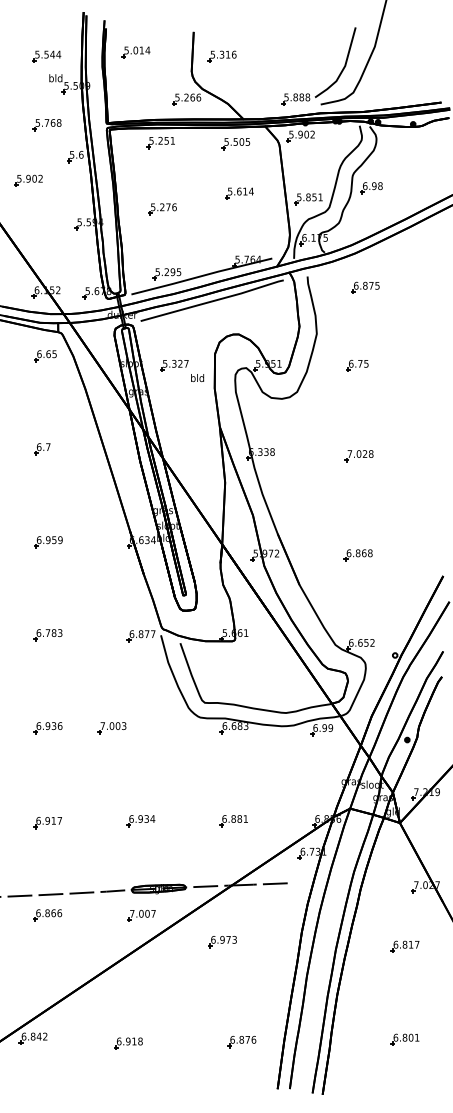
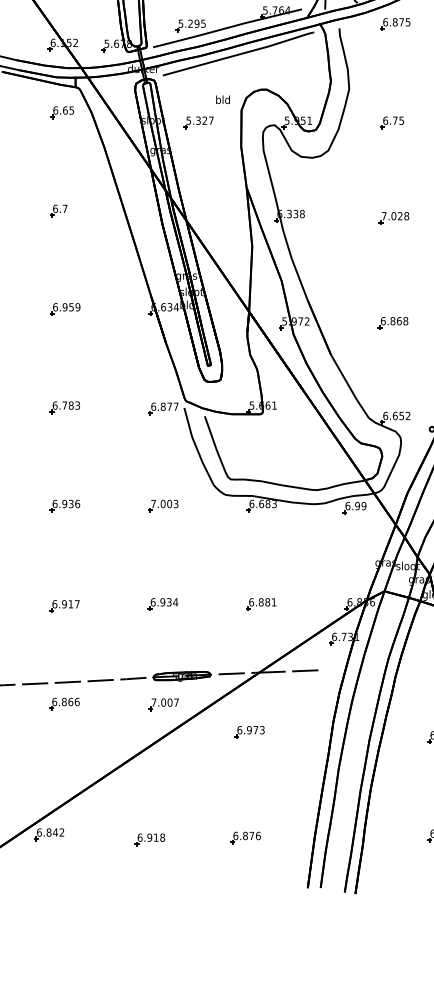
part: (365, 287) -> (395, 24), moved
text: (197, 378) -> (222, 100), moved
part: (111, 728) -> (162, 506), moved
part: (241, 1042) -> (245, 838), moved

